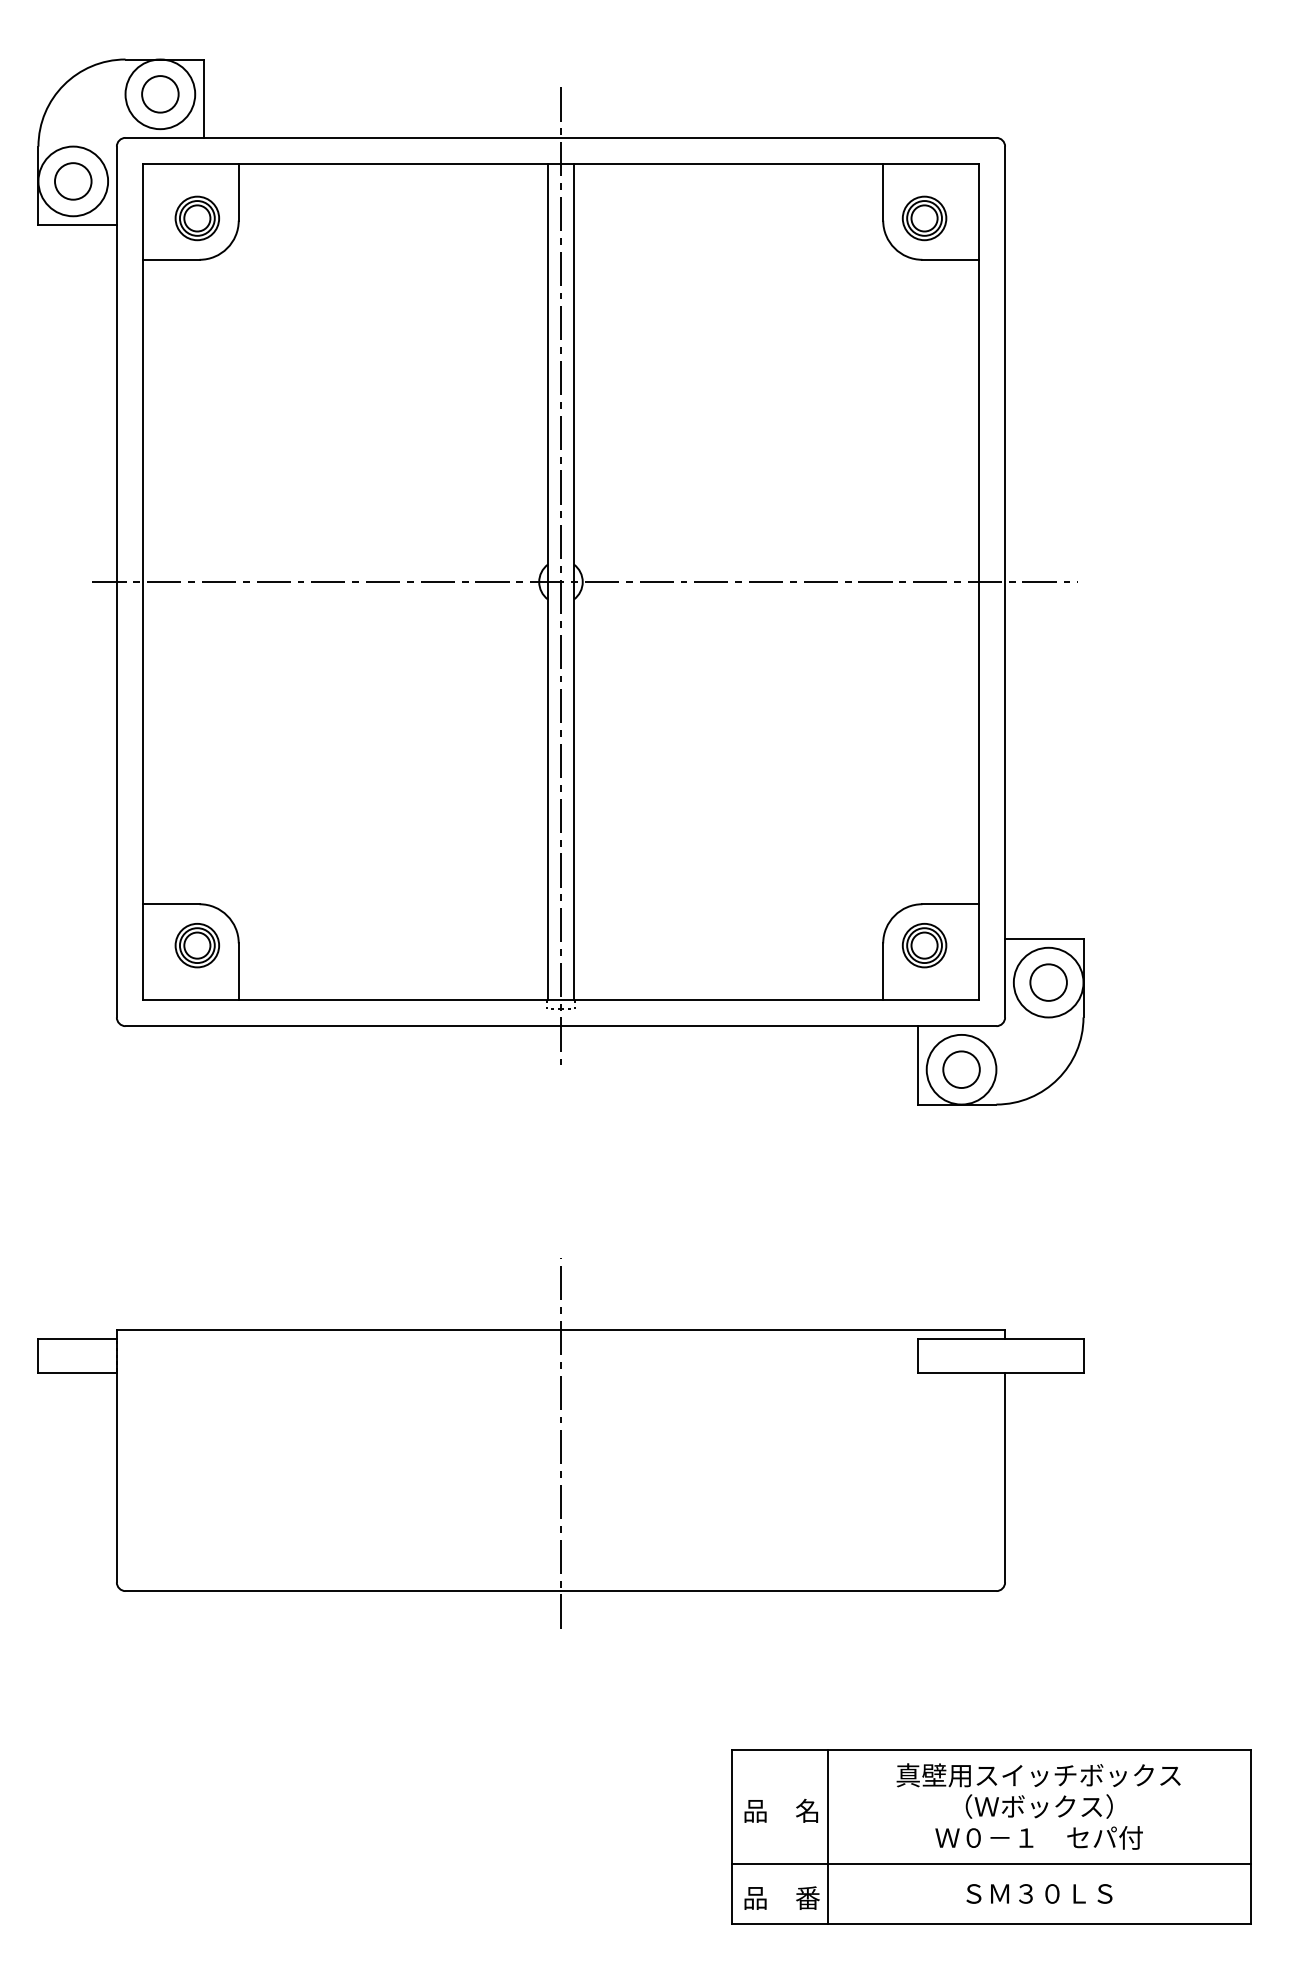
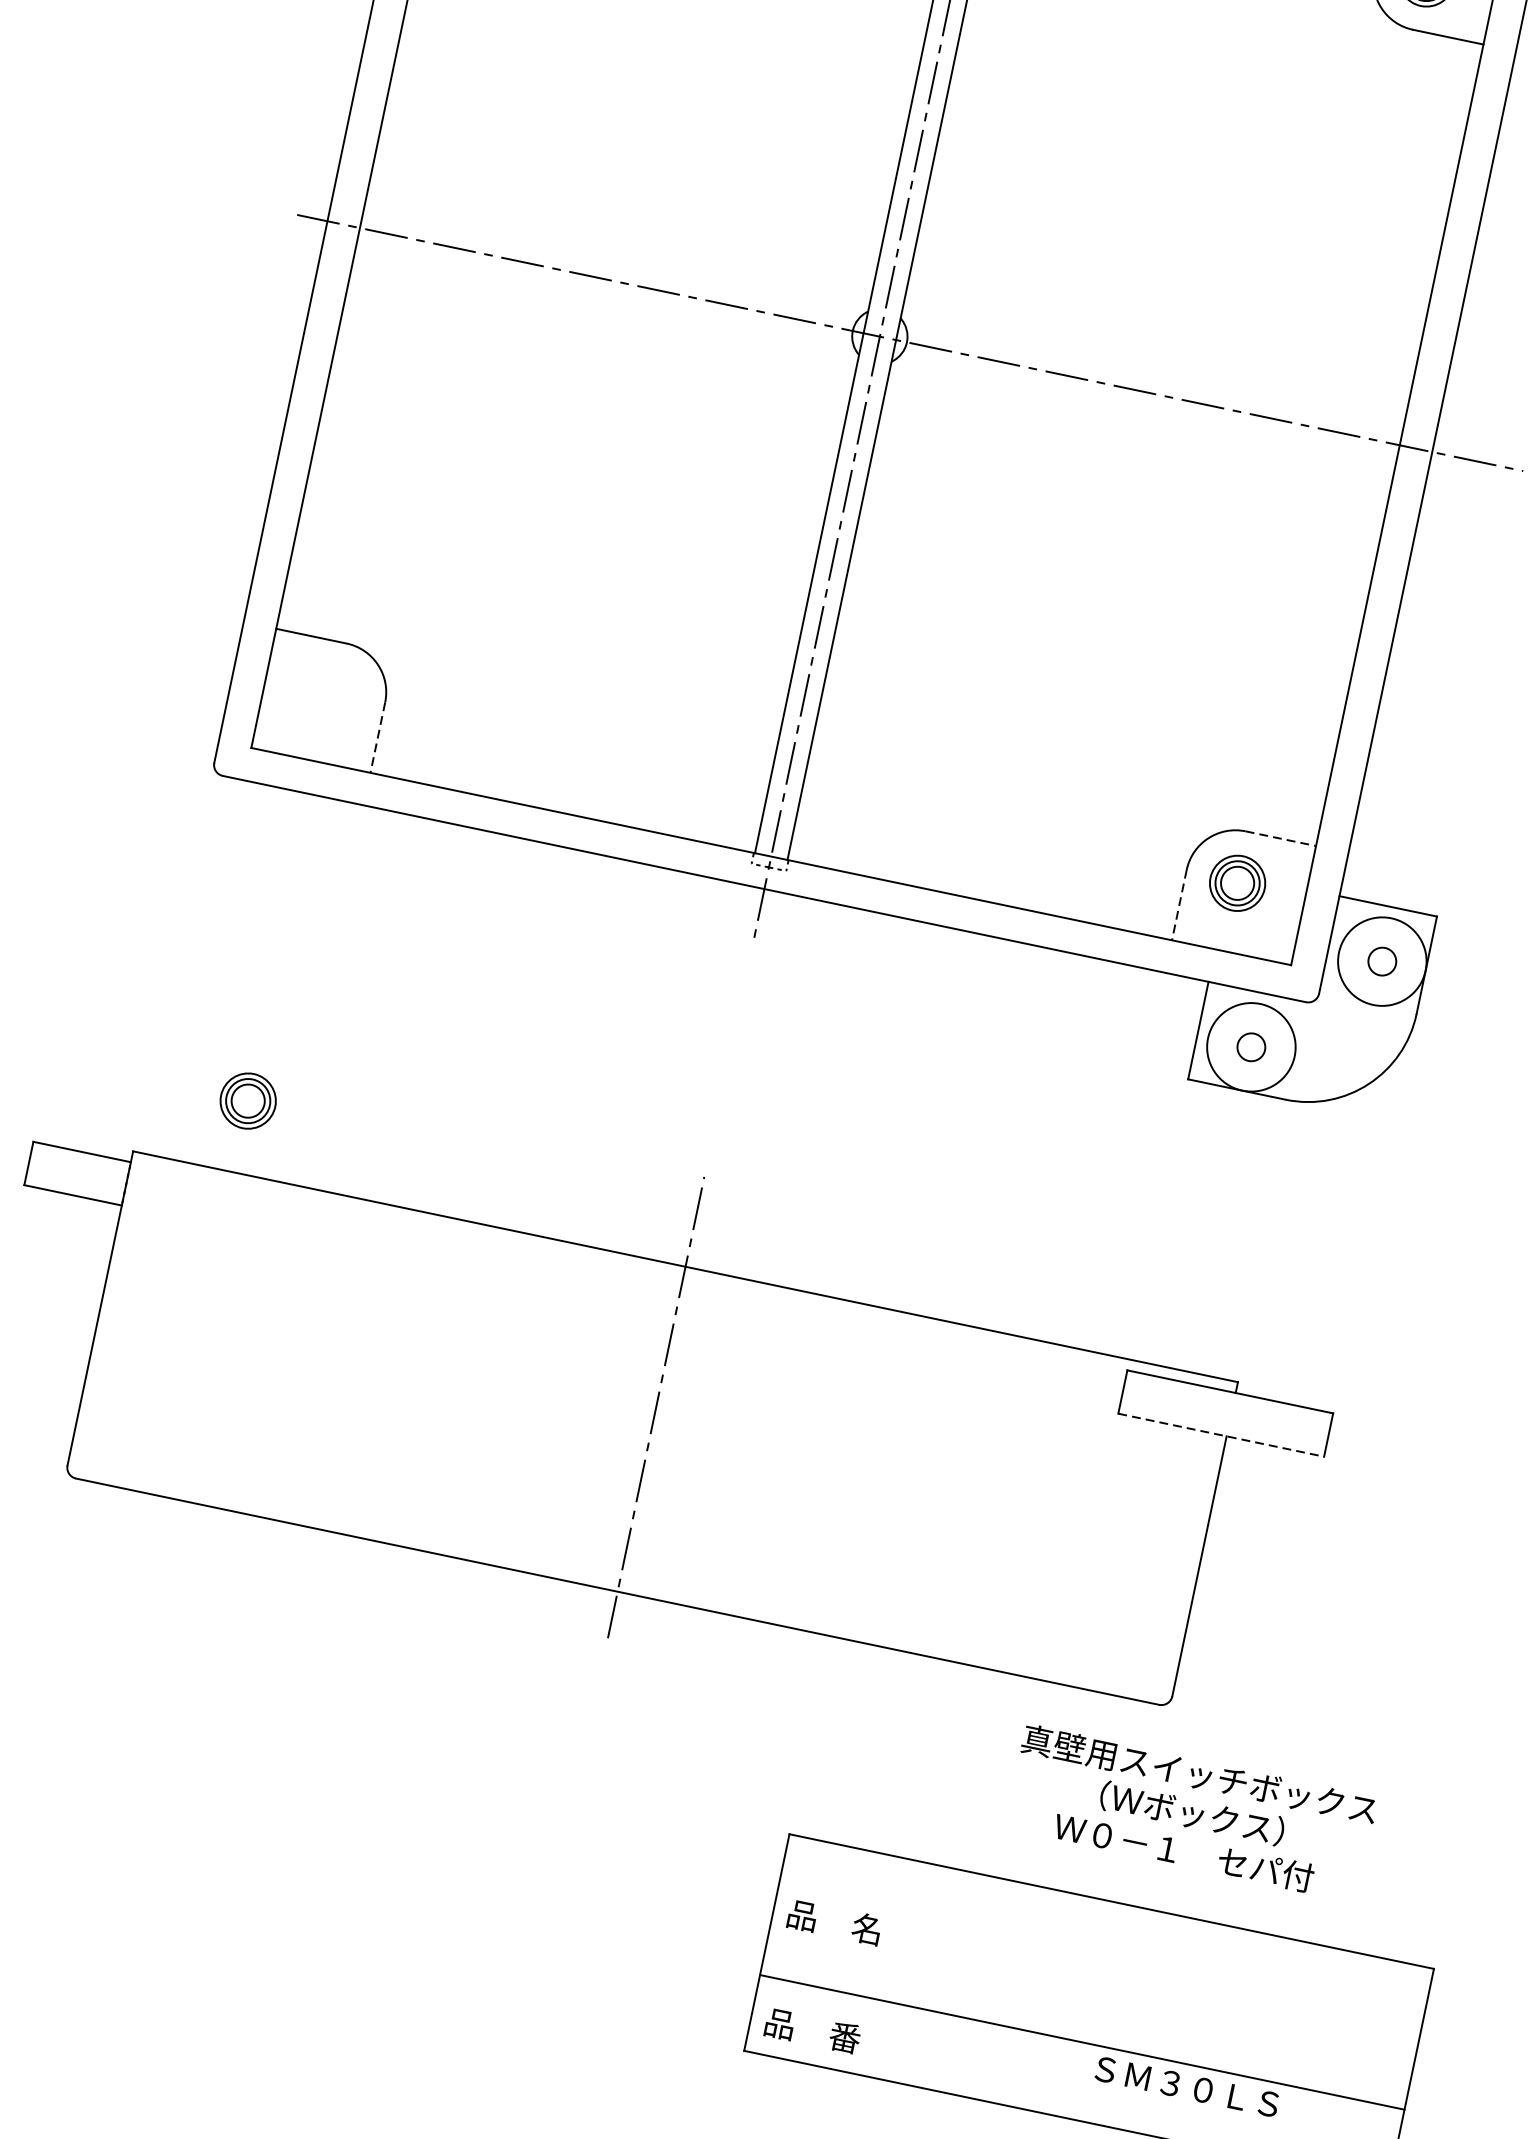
line: (951, 904) -> (1281, 839), solid -> dashed
part: (196, 945) -> (247, 1100), moved
line: (238, 972) -> (377, 738), solid -> dashed
line: (883, 972) -> (1179, 906), solid -> dashed
circle: (1048, 982) -> (1382, 961), size x0.6
circle: (961, 1069) -> (1251, 1047), size x0.6
line: (1000, 1373) -> (1220, 1435), solid -> dashed
text: (1038, 1806) -> (1191, 1813), moved
line: (828, 1837) -> (886, 1967), removed
text: (1039, 1893) -> (1187, 2086), moved

